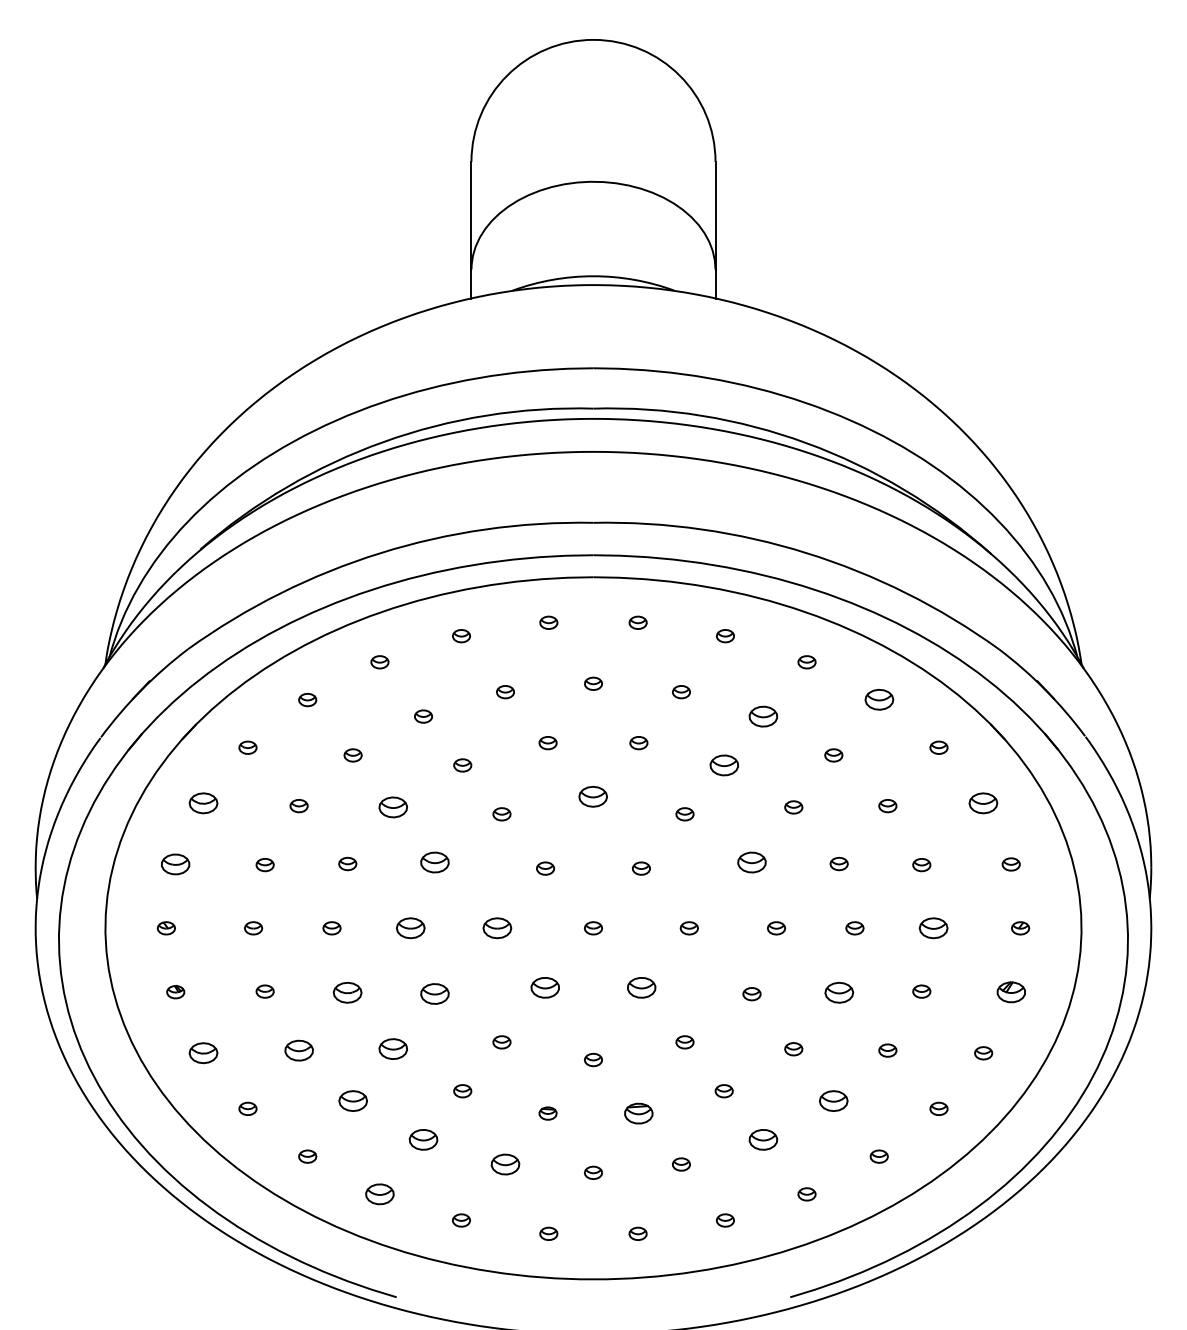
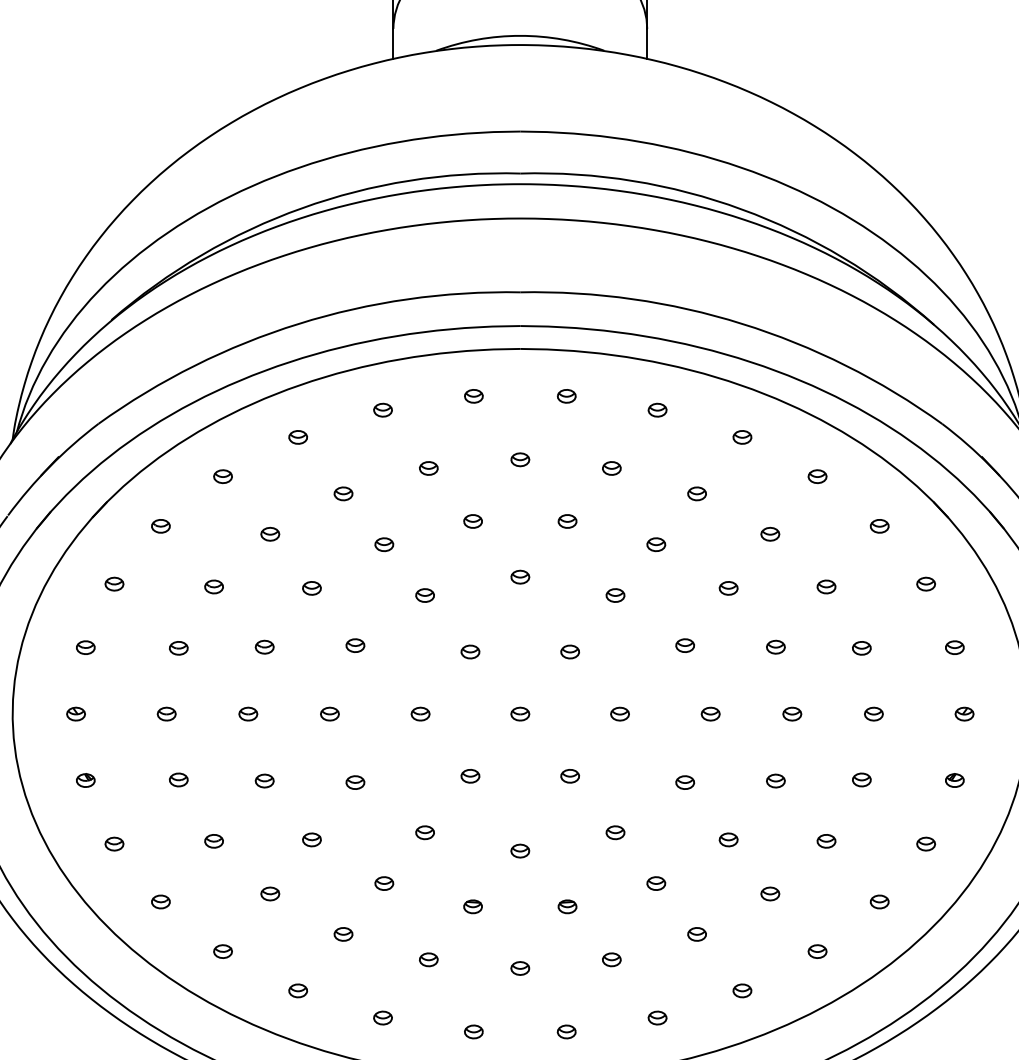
part: (878, 700) -> (816, 477), size x0.62
part: (763, 716) -> (697, 493), size x0.62
part: (723, 765) -> (655, 544), size x0.62
part: (593, 796) -> (520, 577), size x0.62
part: (202, 803) -> (113, 584), size x0.62
part: (983, 803) -> (926, 584), size x0.62
part: (392, 807) -> (311, 588), size x0.62
part: (434, 862) -> (354, 645), size x0.62
part: (751, 862) -> (684, 645), size x0.62
part: (175, 864) -> (85, 647), size x0.62
part: (409, 928) -> (328, 714), size x0.62
part: (497, 928) -> (420, 714), size x0.62
part: (932, 928) -> (872, 714), size x0.62
part: (545, 988) -> (470, 776), size x0.62
part: (640, 988) -> (569, 776), size x0.62
part: (1010, 991) -> (954, 779), size x0.62
part: (347, 992) -> (264, 780), size x0.62
part: (838, 992) -> (775, 780), size x0.62
part: (434, 994) -> (354, 782), size x0.62
part: (392, 1049) -> (311, 840), size x0.62
part: (298, 1050) -> (213, 841), size x0.62
part: (202, 1053) -> (113, 844), size x0.62
part: (352, 1101) -> (269, 894), size x0.62
part: (833, 1101) -> (769, 894), size x0.62
part: (638, 1113) -> (567, 906), size x0.62
part: (423, 1140) -> (343, 934), size x0.62
part: (763, 1140) -> (697, 934), size x0.62
part: (505, 1164) -> (428, 959), size x0.62
part: (379, 1194) -> (297, 991), size x0.62

